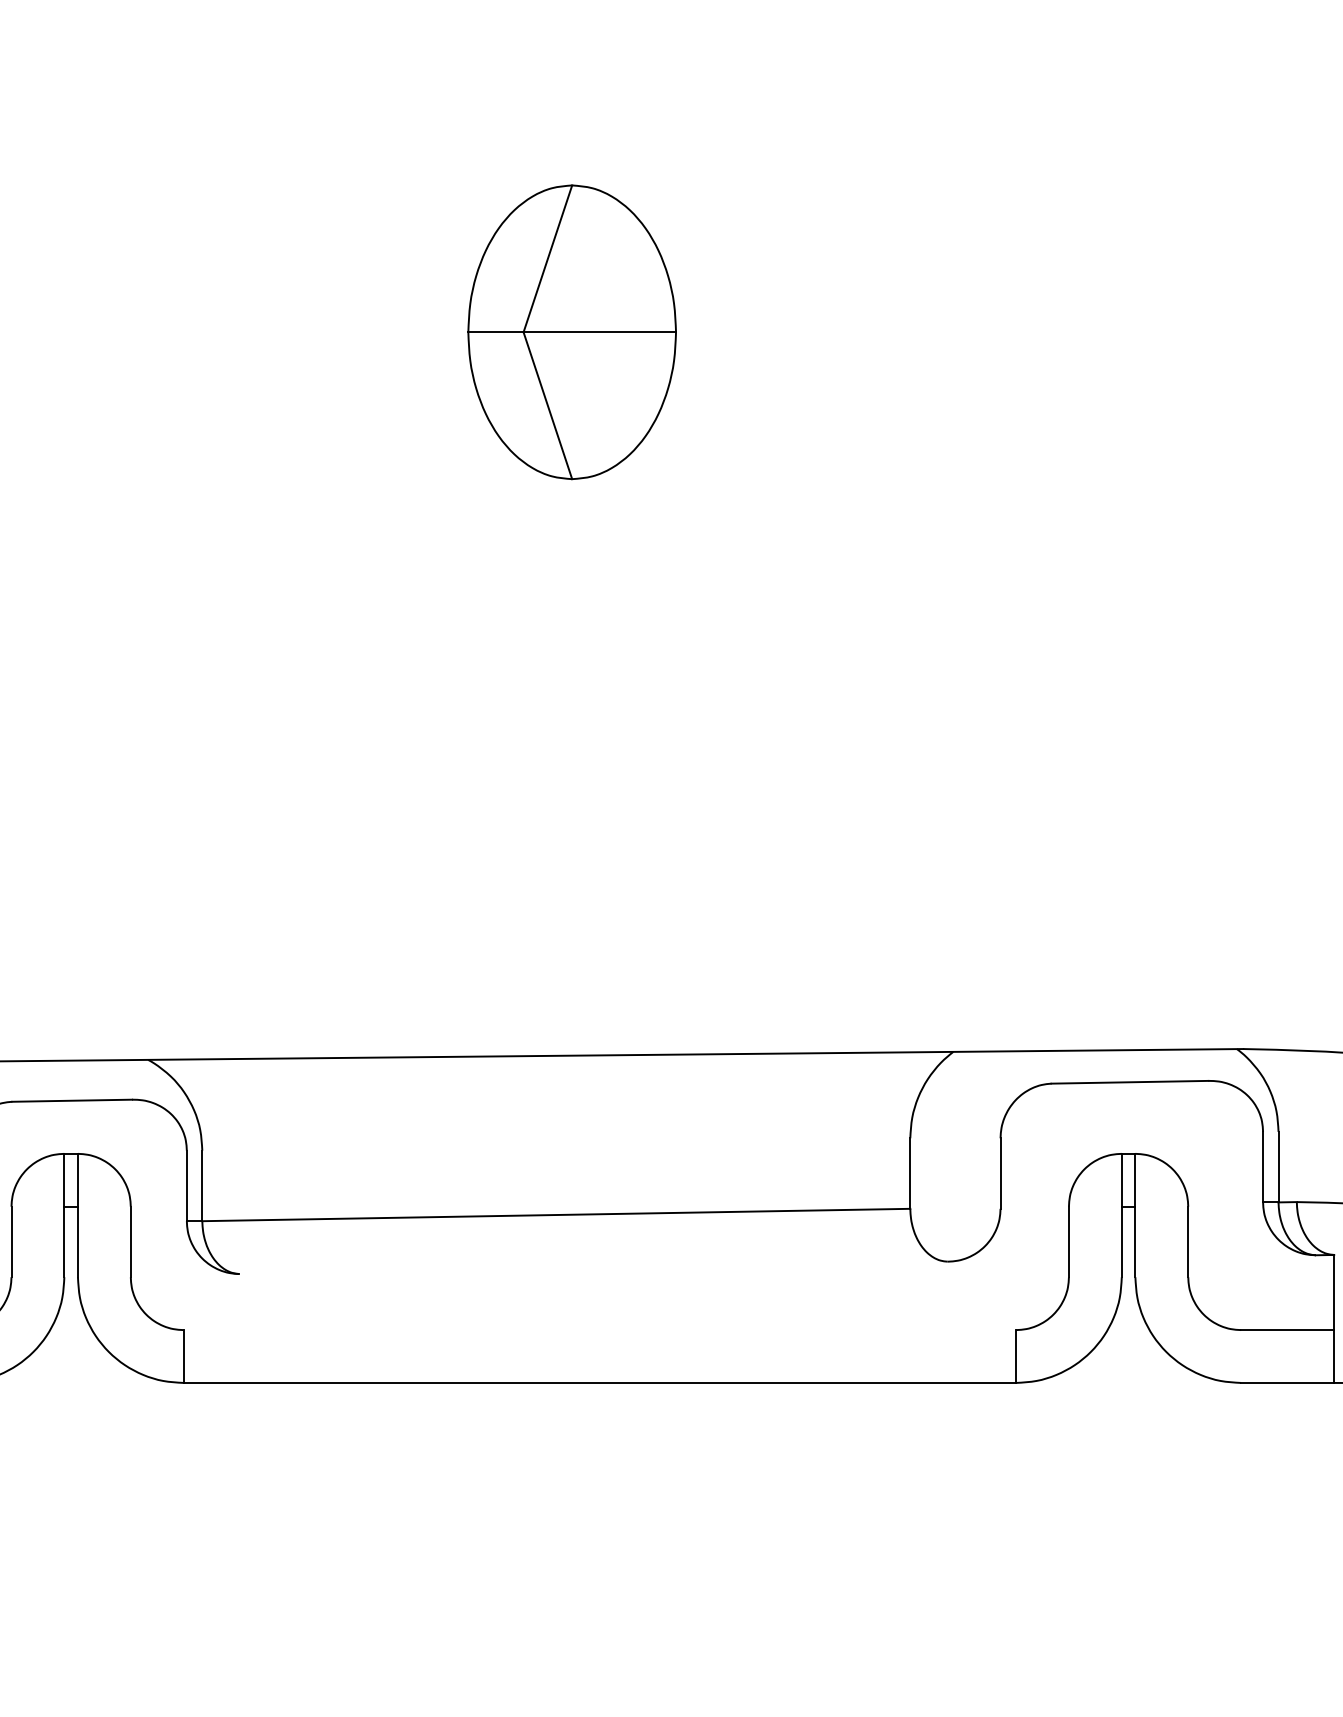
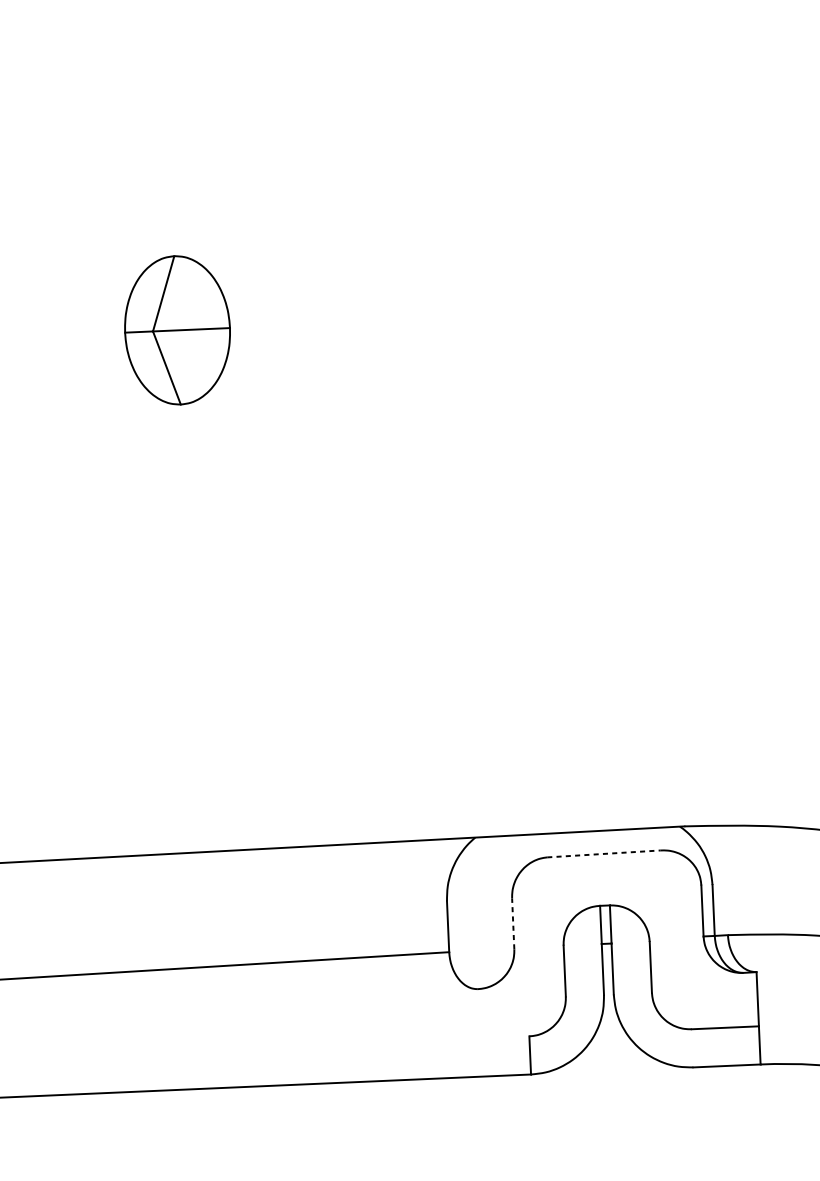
part: (571, 332) -> (177, 330), size x0.7
line: (1130, 1082) -> (604, 854), solid -> dashed
line: (1000, 1173) -> (513, 923), solid -> dashed

